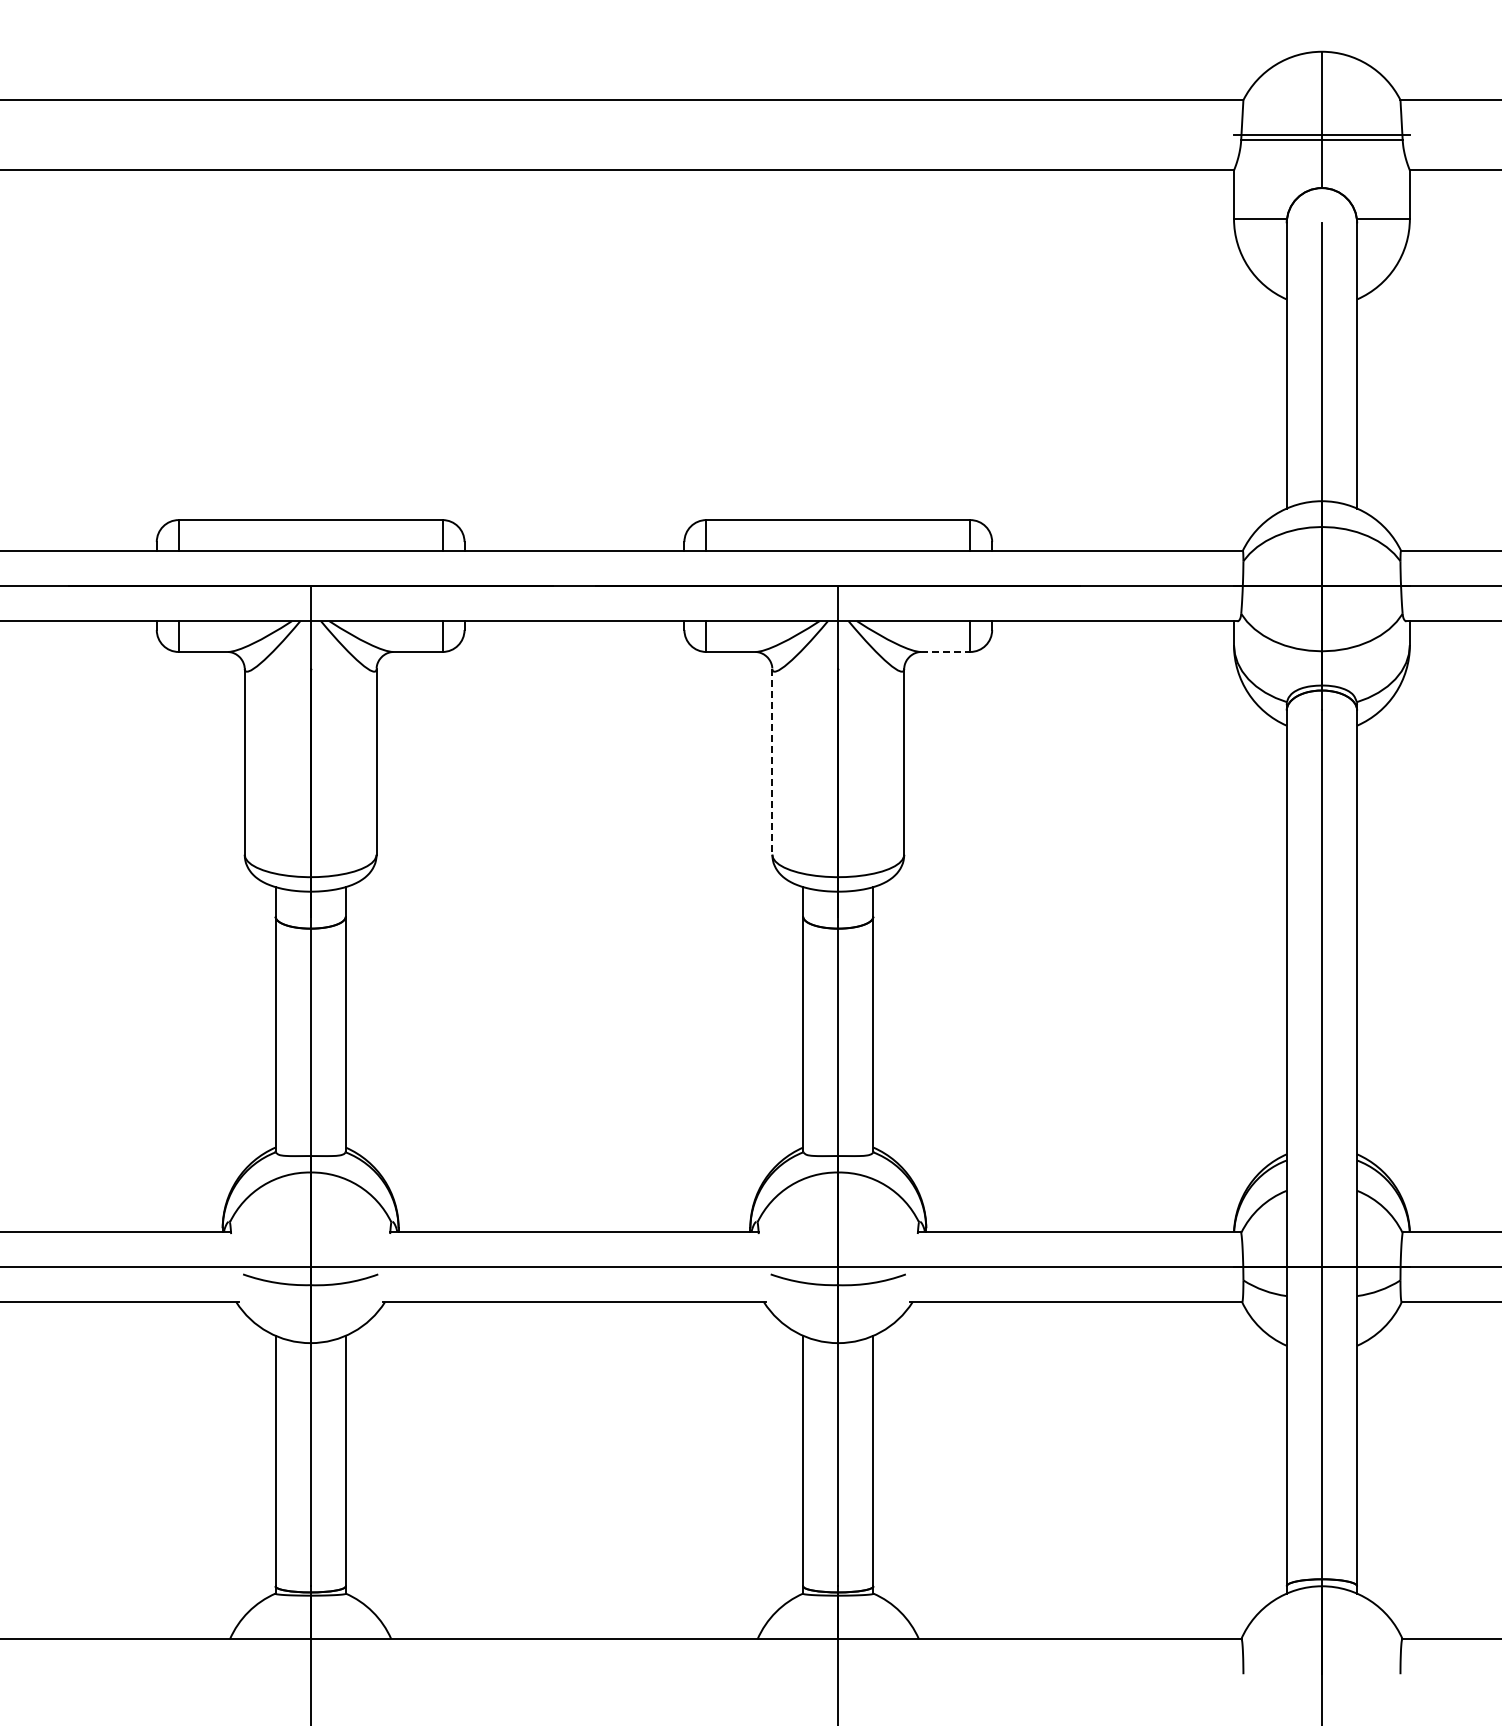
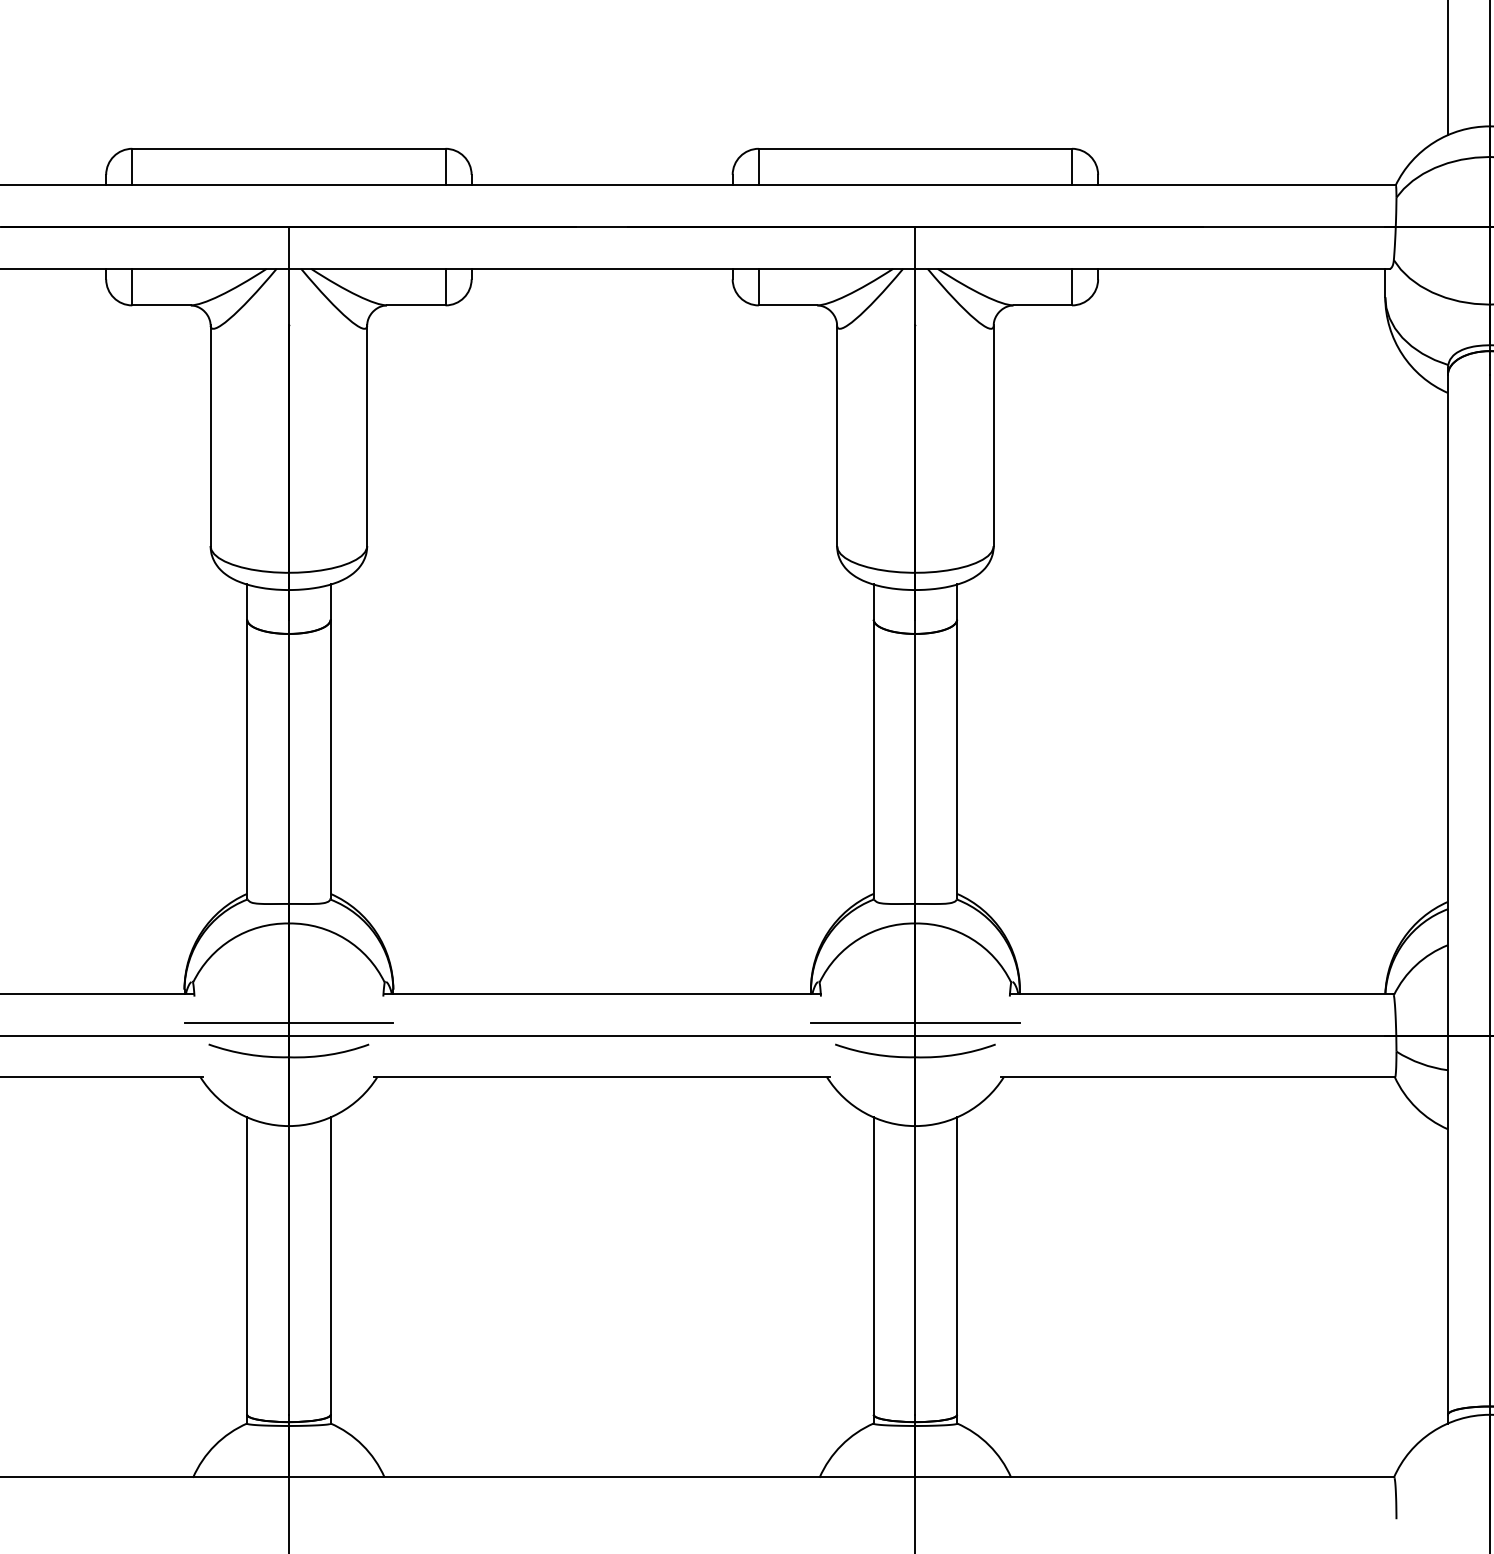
line: (945, 651) -> (1042, 304), dashed -> solid
line: (772, 762) -> (837, 436), dashed -> solid
line: (310, 1256) -> (288, 1023), added
line: (838, 1256) -> (915, 1023), added

